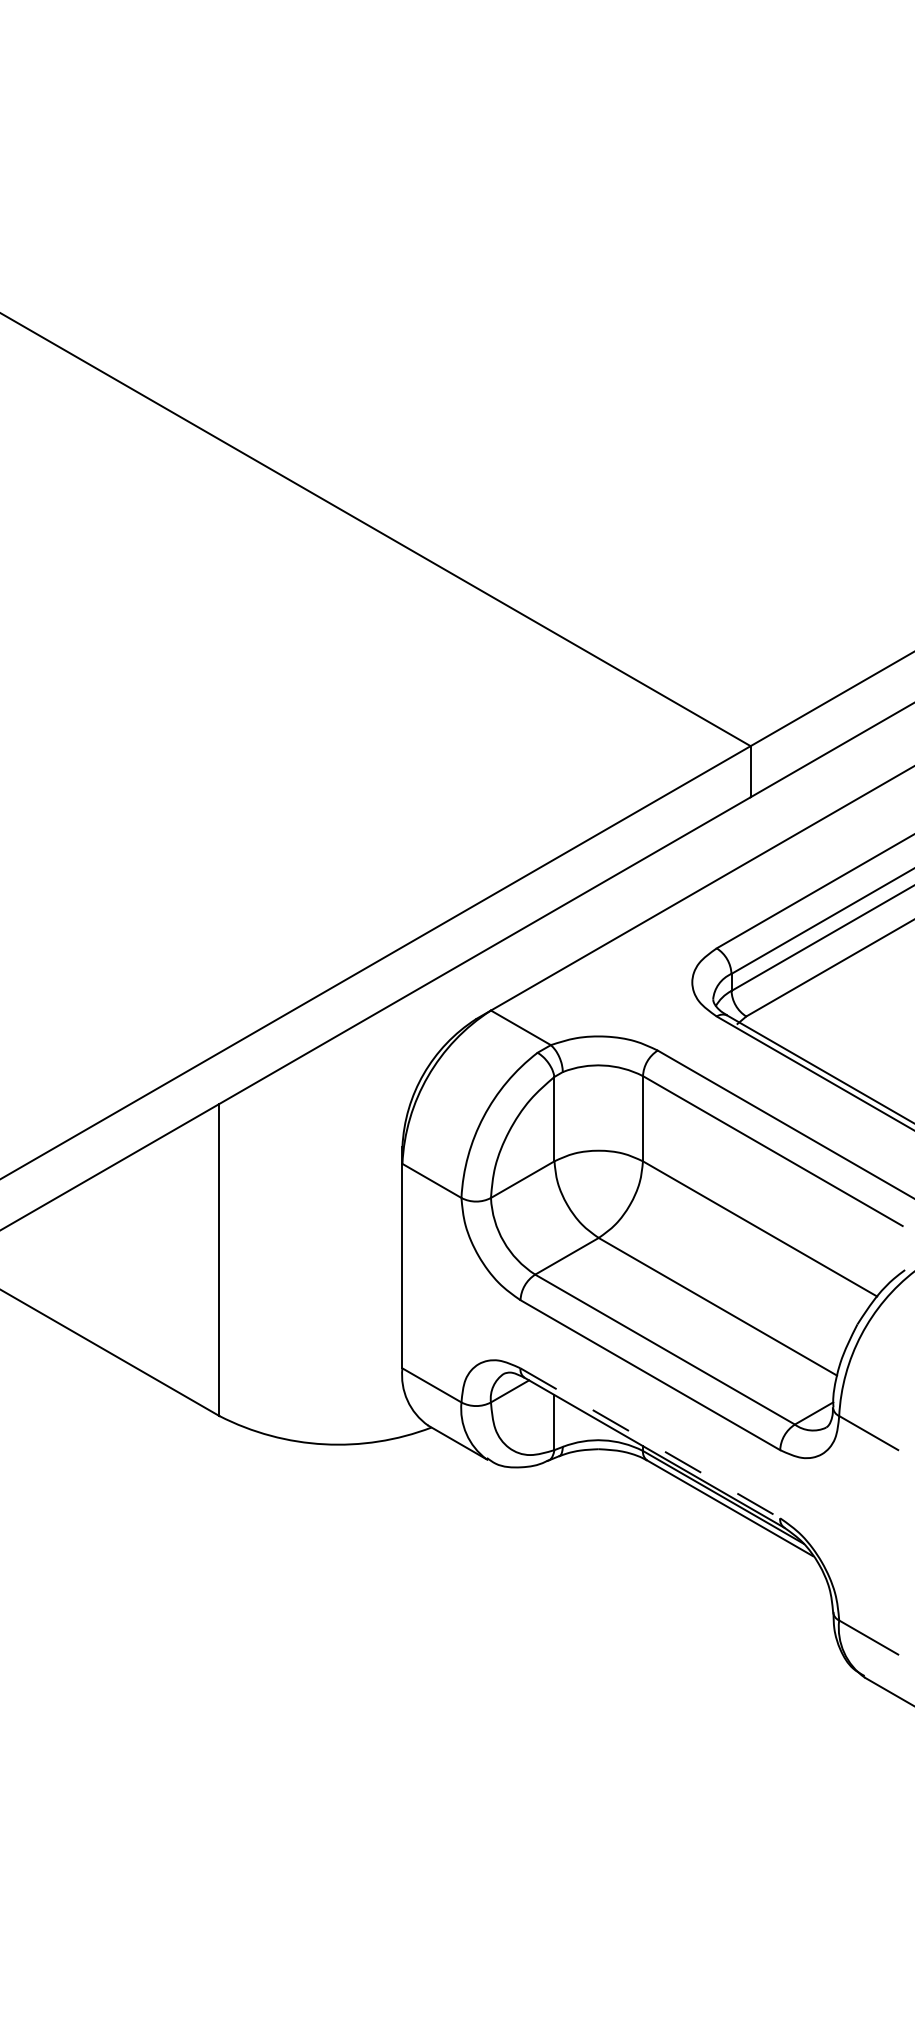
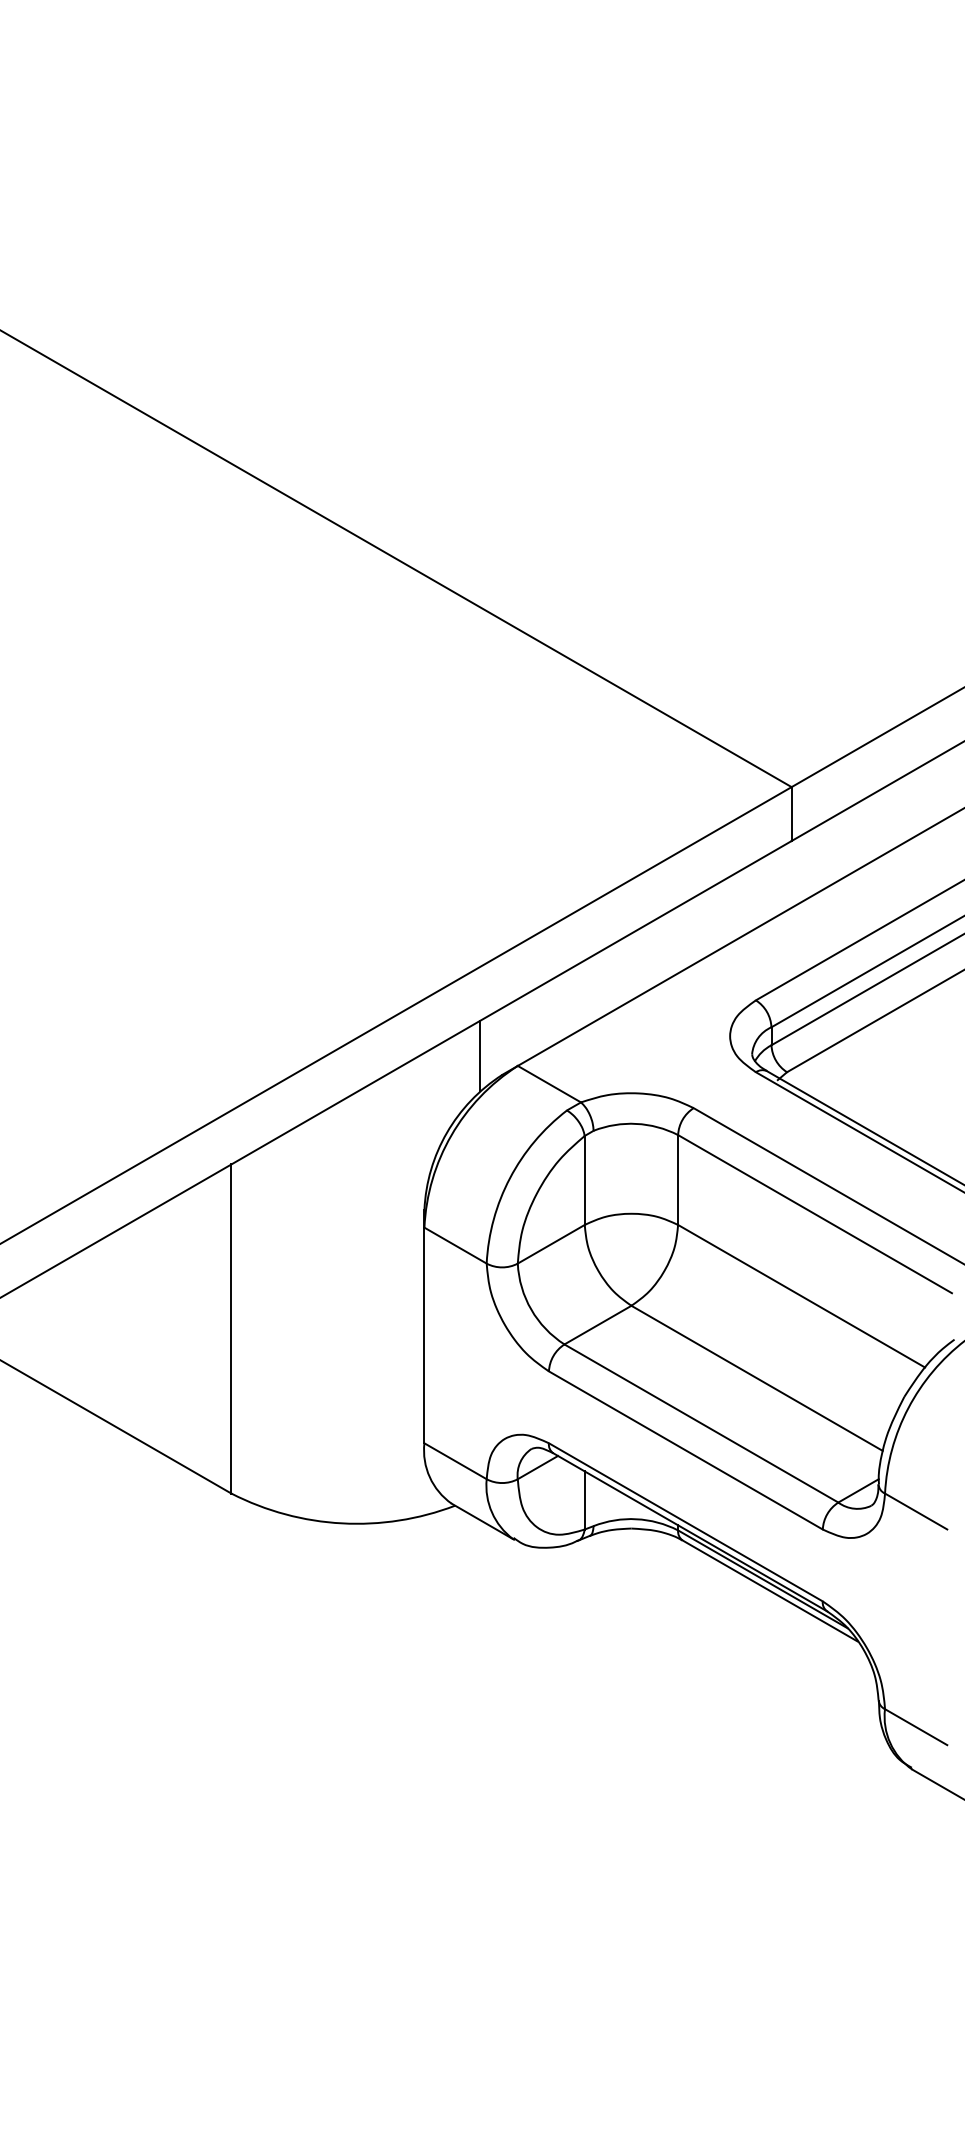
line: (455, 1000) -> (480, 1055), added
line: (650, 1443) -> (686, 1522), dashed -> solid

